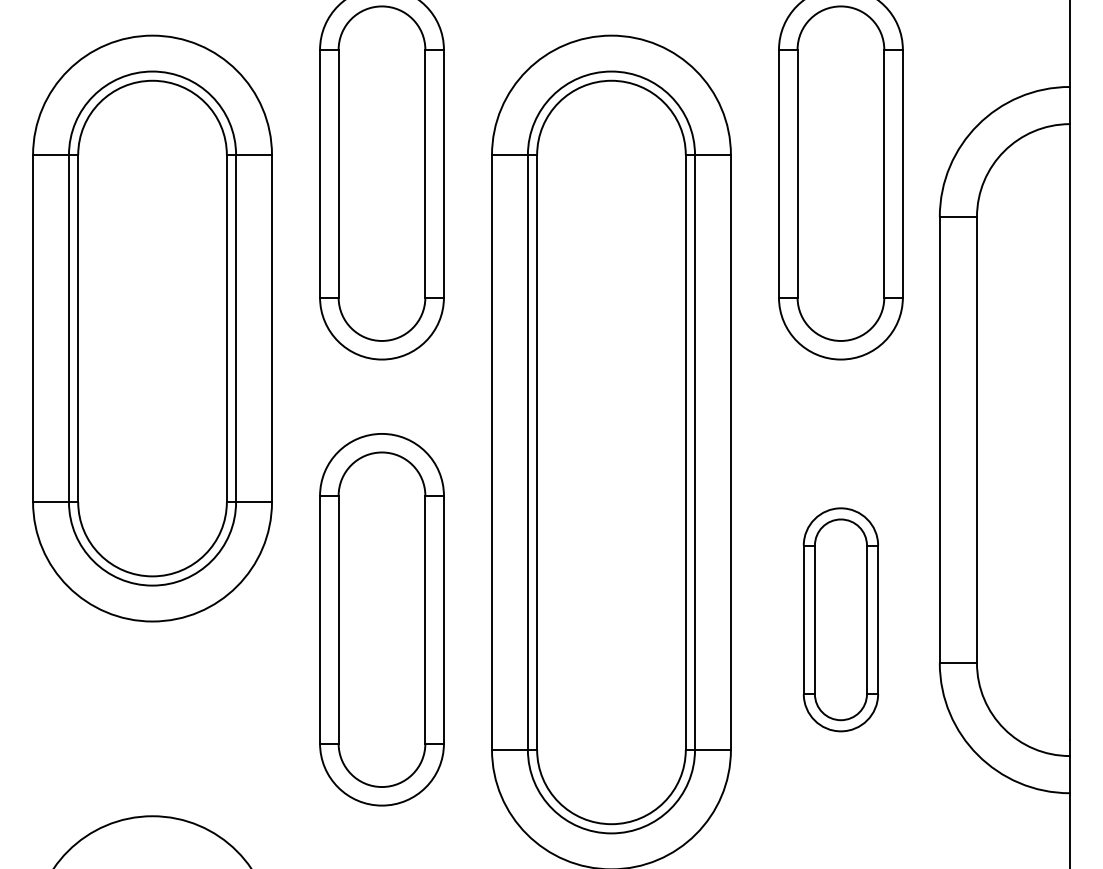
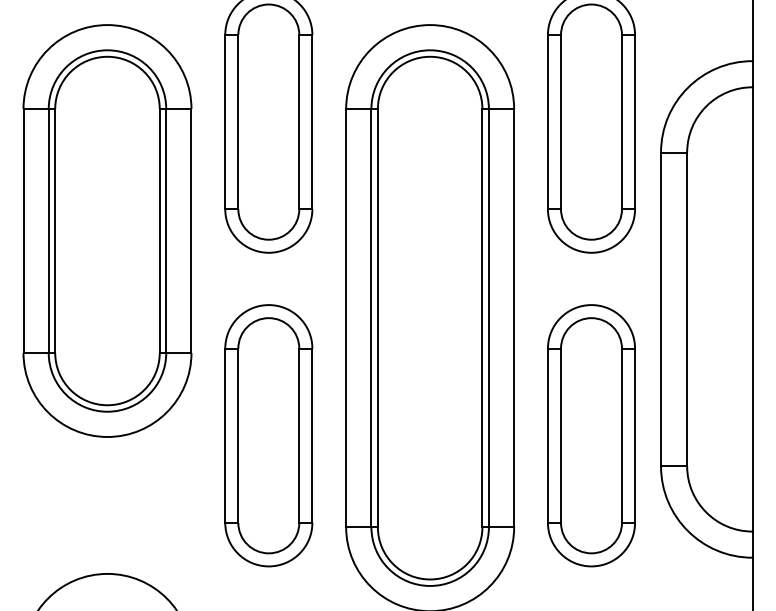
part: (840, 619) -> (591, 435), size x1.67

